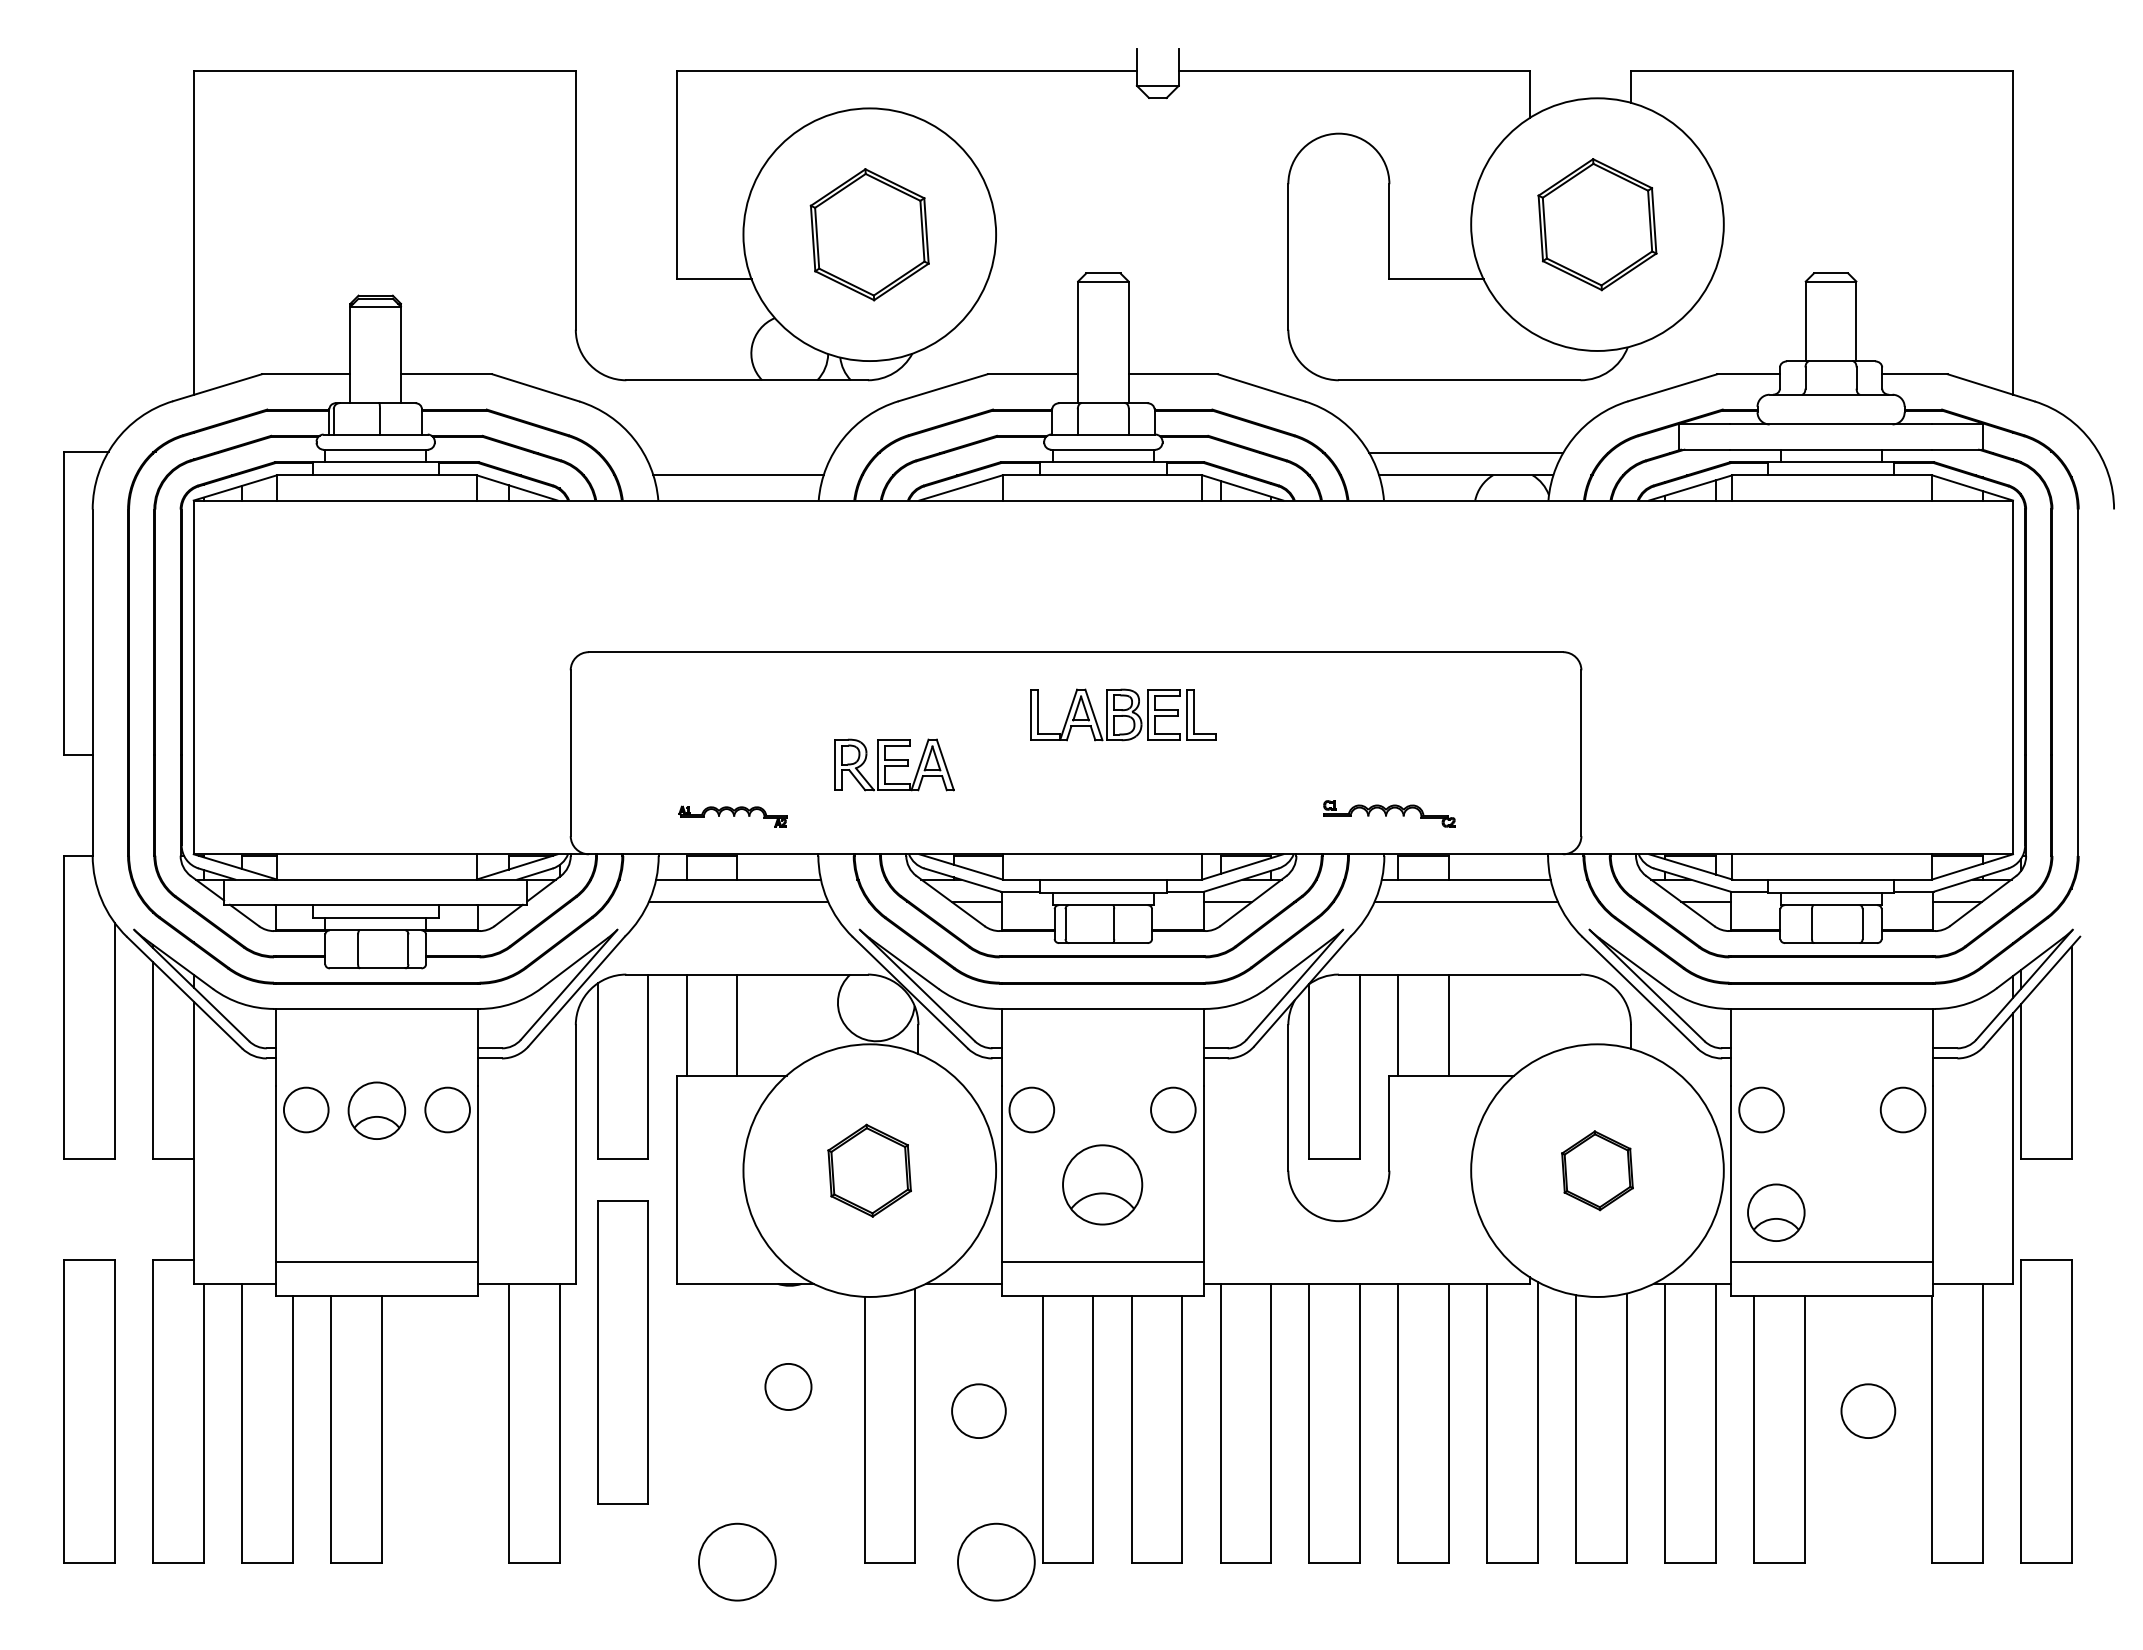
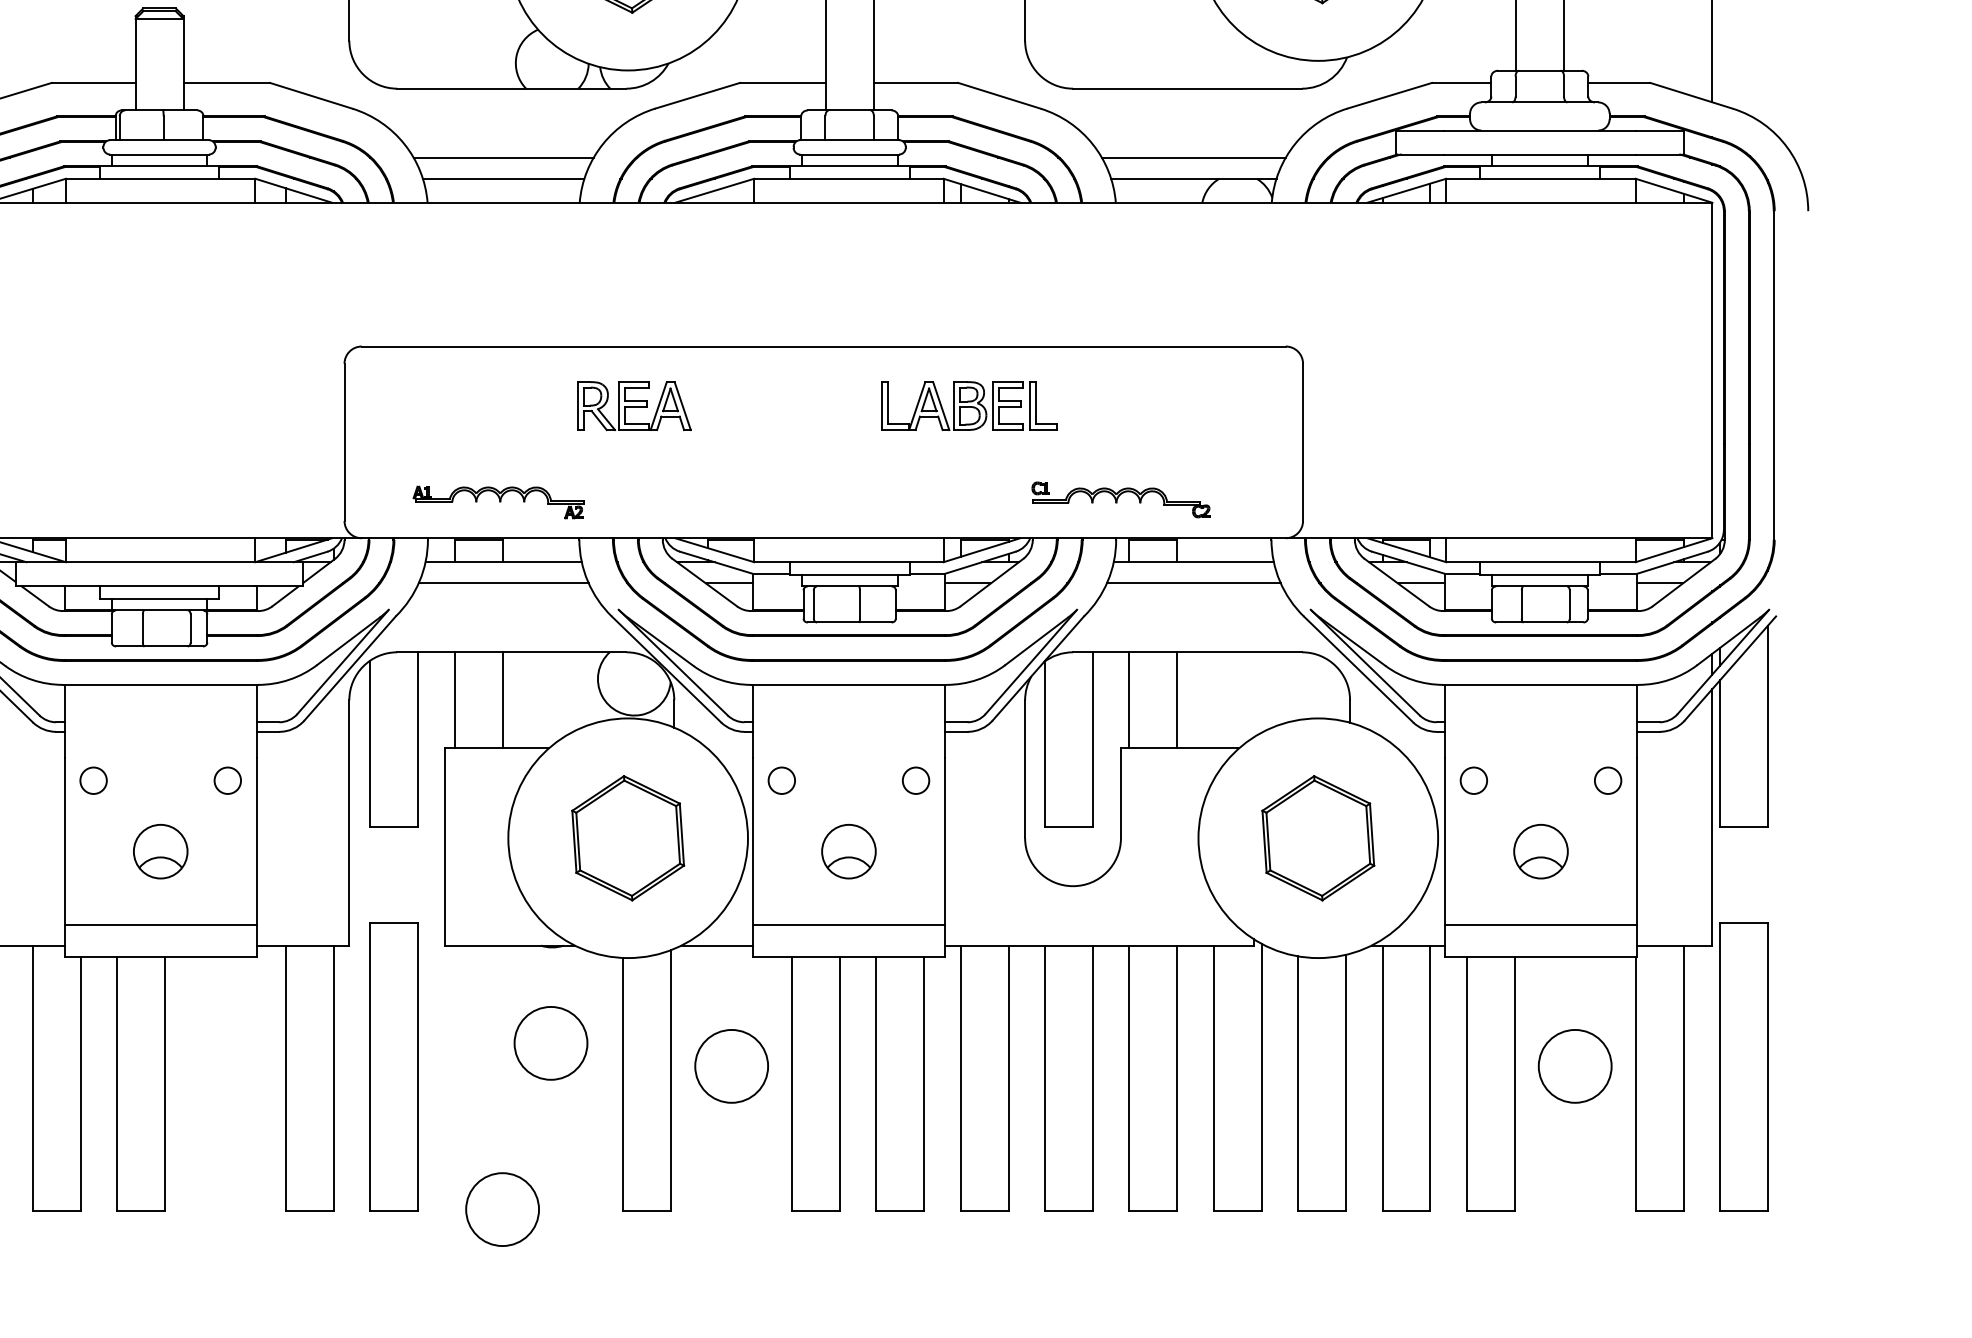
line: (738, 453) -> (503, 158), added
part: (1123, 714) -> (969, 405), moved
part: (894, 764) -> (634, 405), moved
part: (1389, 813) -> (1121, 499), size x1.43
part: (732, 816) -> (497, 502), size x1.67
circle: (305, 1109) -> (92, 780), size x0.62
circle: (447, 1109) -> (227, 780), size x0.62
circle: (1031, 1109) -> (781, 780), size x0.62
circle: (1173, 1109) -> (916, 780), size x0.62
circle: (1761, 1109) -> (1473, 780), size x0.62
circle: (1902, 1109) -> (1607, 780), size x0.62
part: (376, 1110) -> (160, 851), moved
part: (869, 1170) -> (627, 838), size x1.43
part: (1597, 1170) -> (1318, 838), size x1.67
part: (1102, 1184) -> (848, 851), size x0.71
part: (1776, 1212) -> (1541, 851), moved
part: (622, 1352) -> (393, 1066), moved
circle: (788, 1386) -> (551, 1042), size x1.67
circle: (978, 1410) -> (731, 1065), size x1.43
circle: (1867, 1410) -> (1574, 1065), size x1.43
circle: (996, 1561) -> (748, 1208), removed

